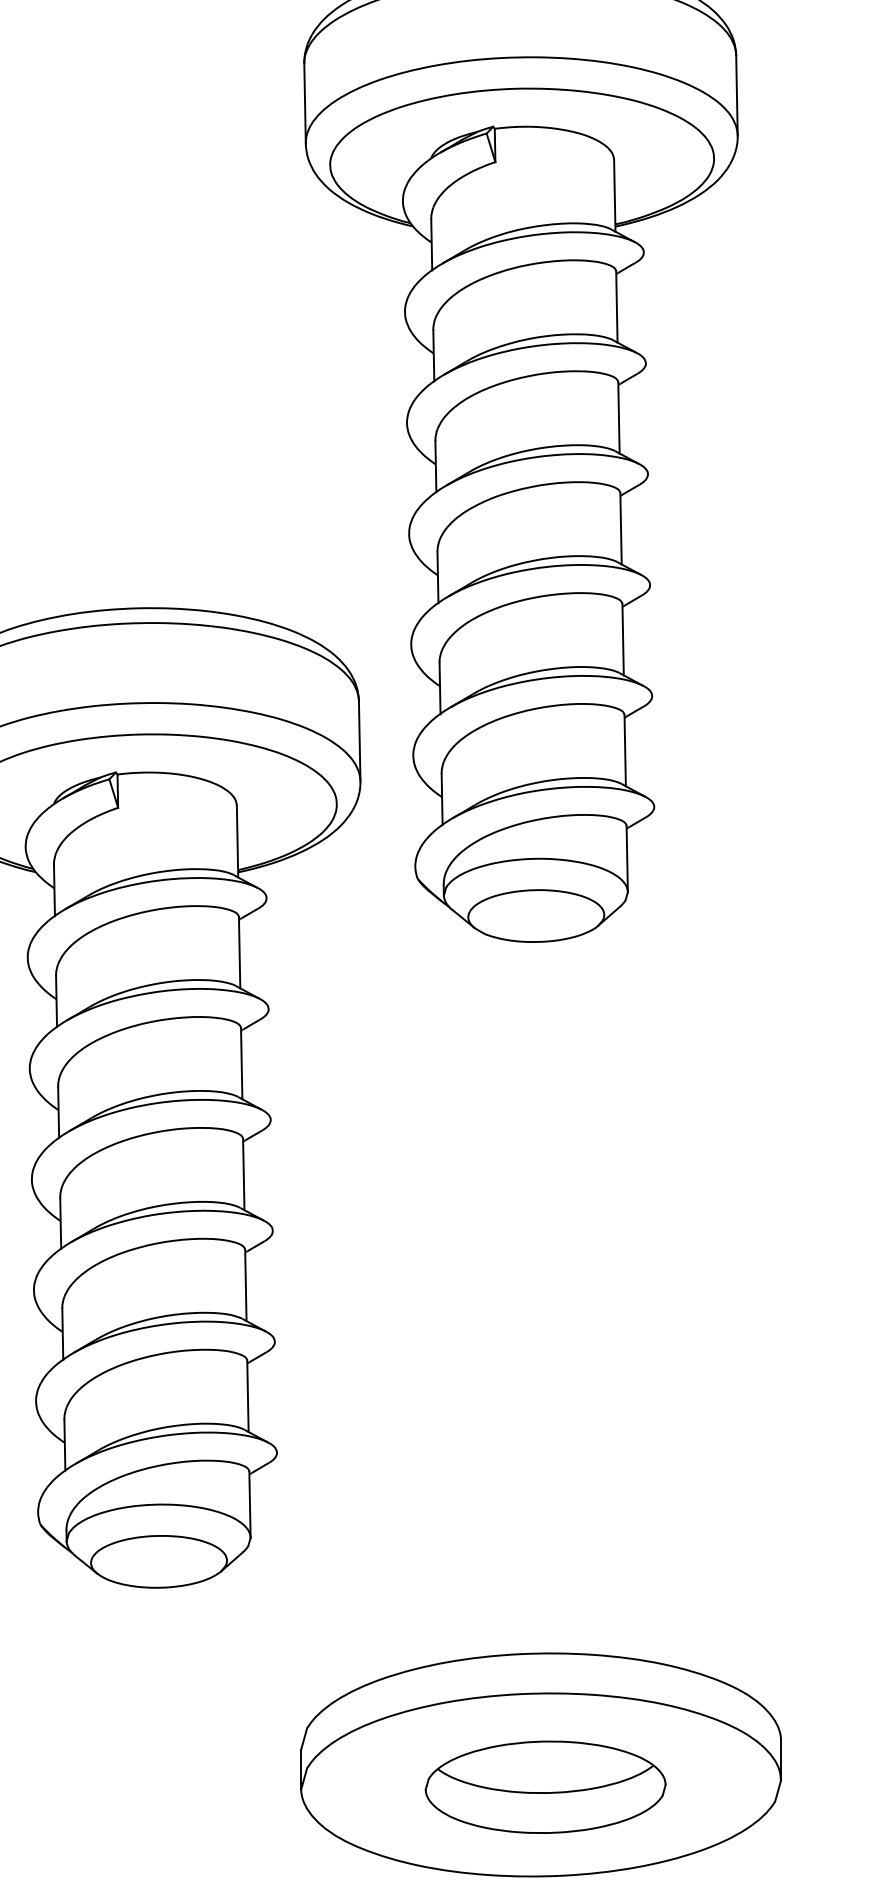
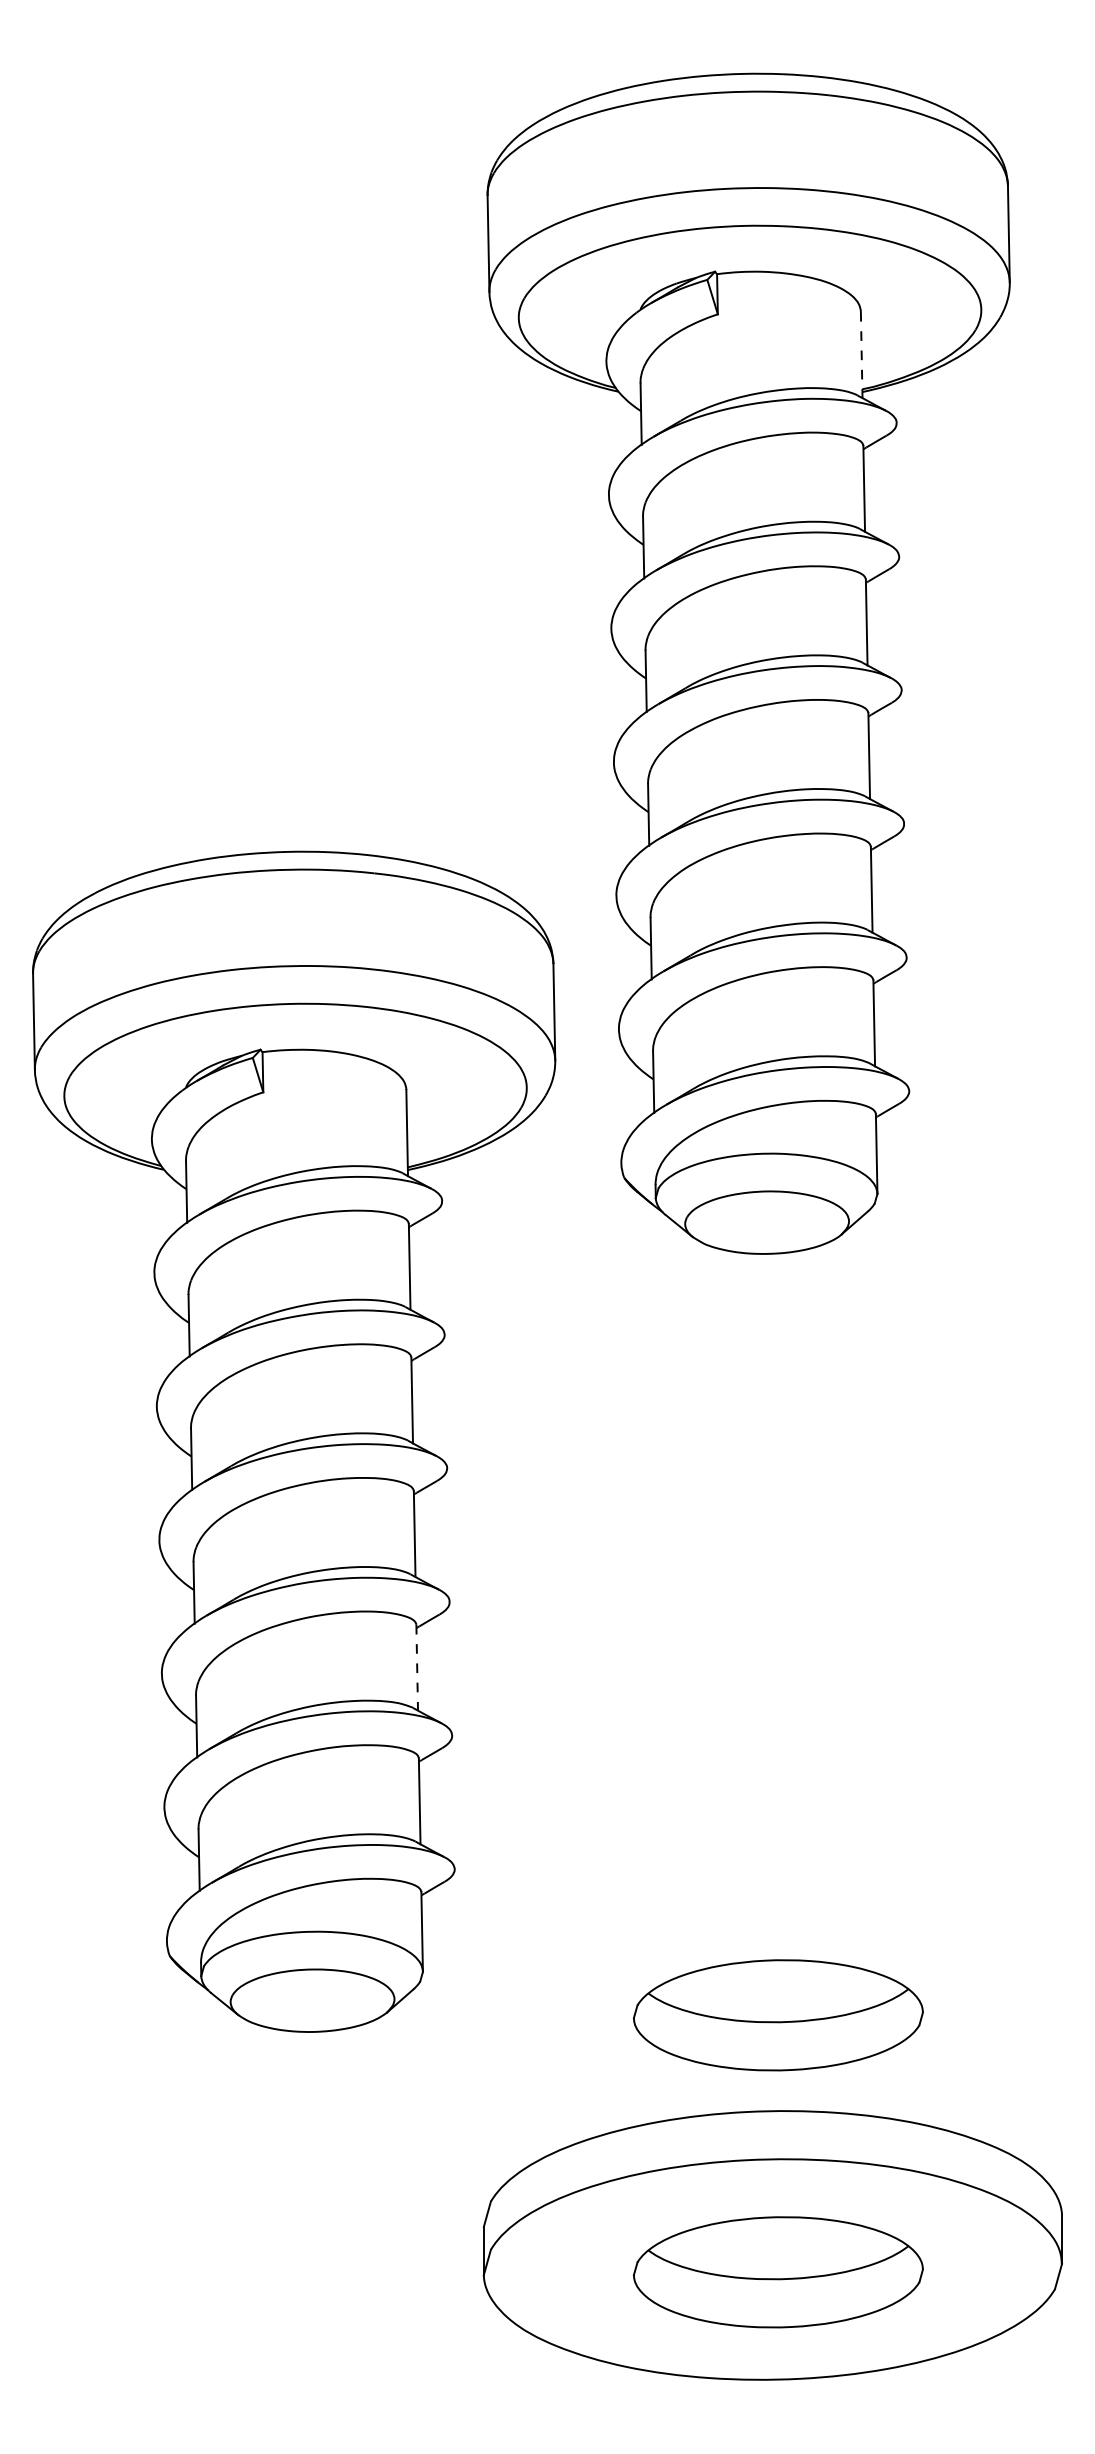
line: (614, 196) -> (861, 355), solid -> dashed
line: (246, 1285) -> (417, 1667), solid -> dashed
part: (544, 1574) -> (777, 2015), added

